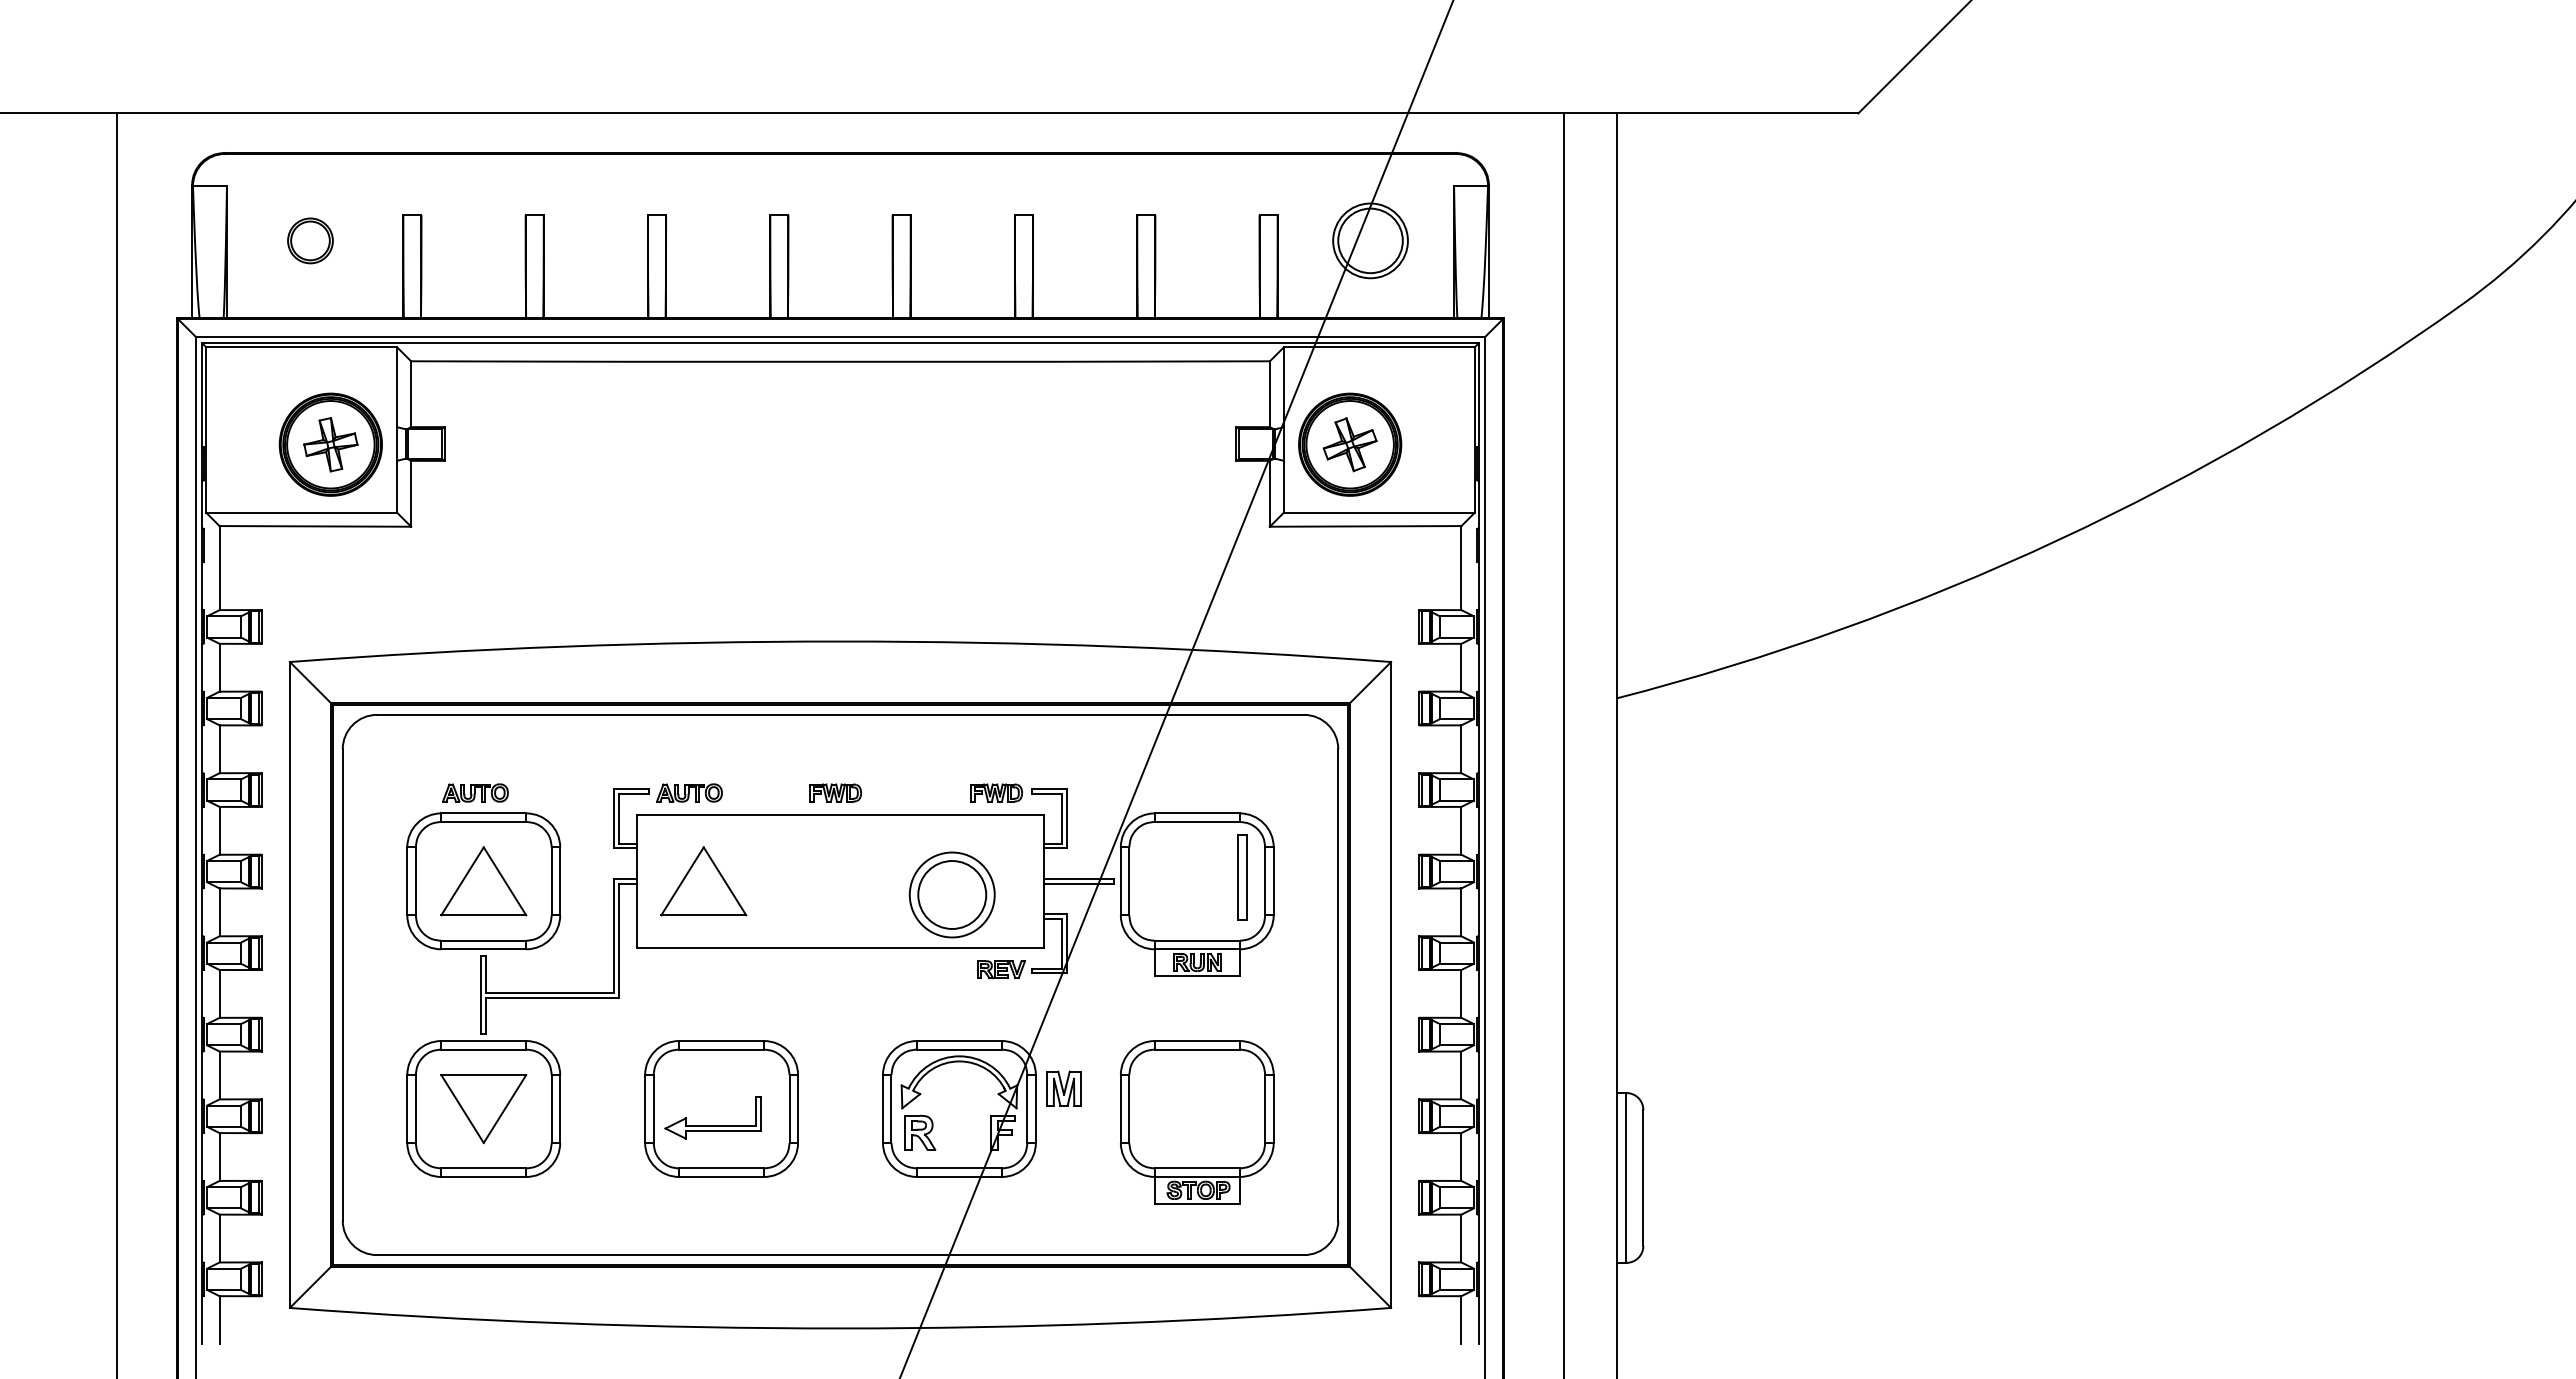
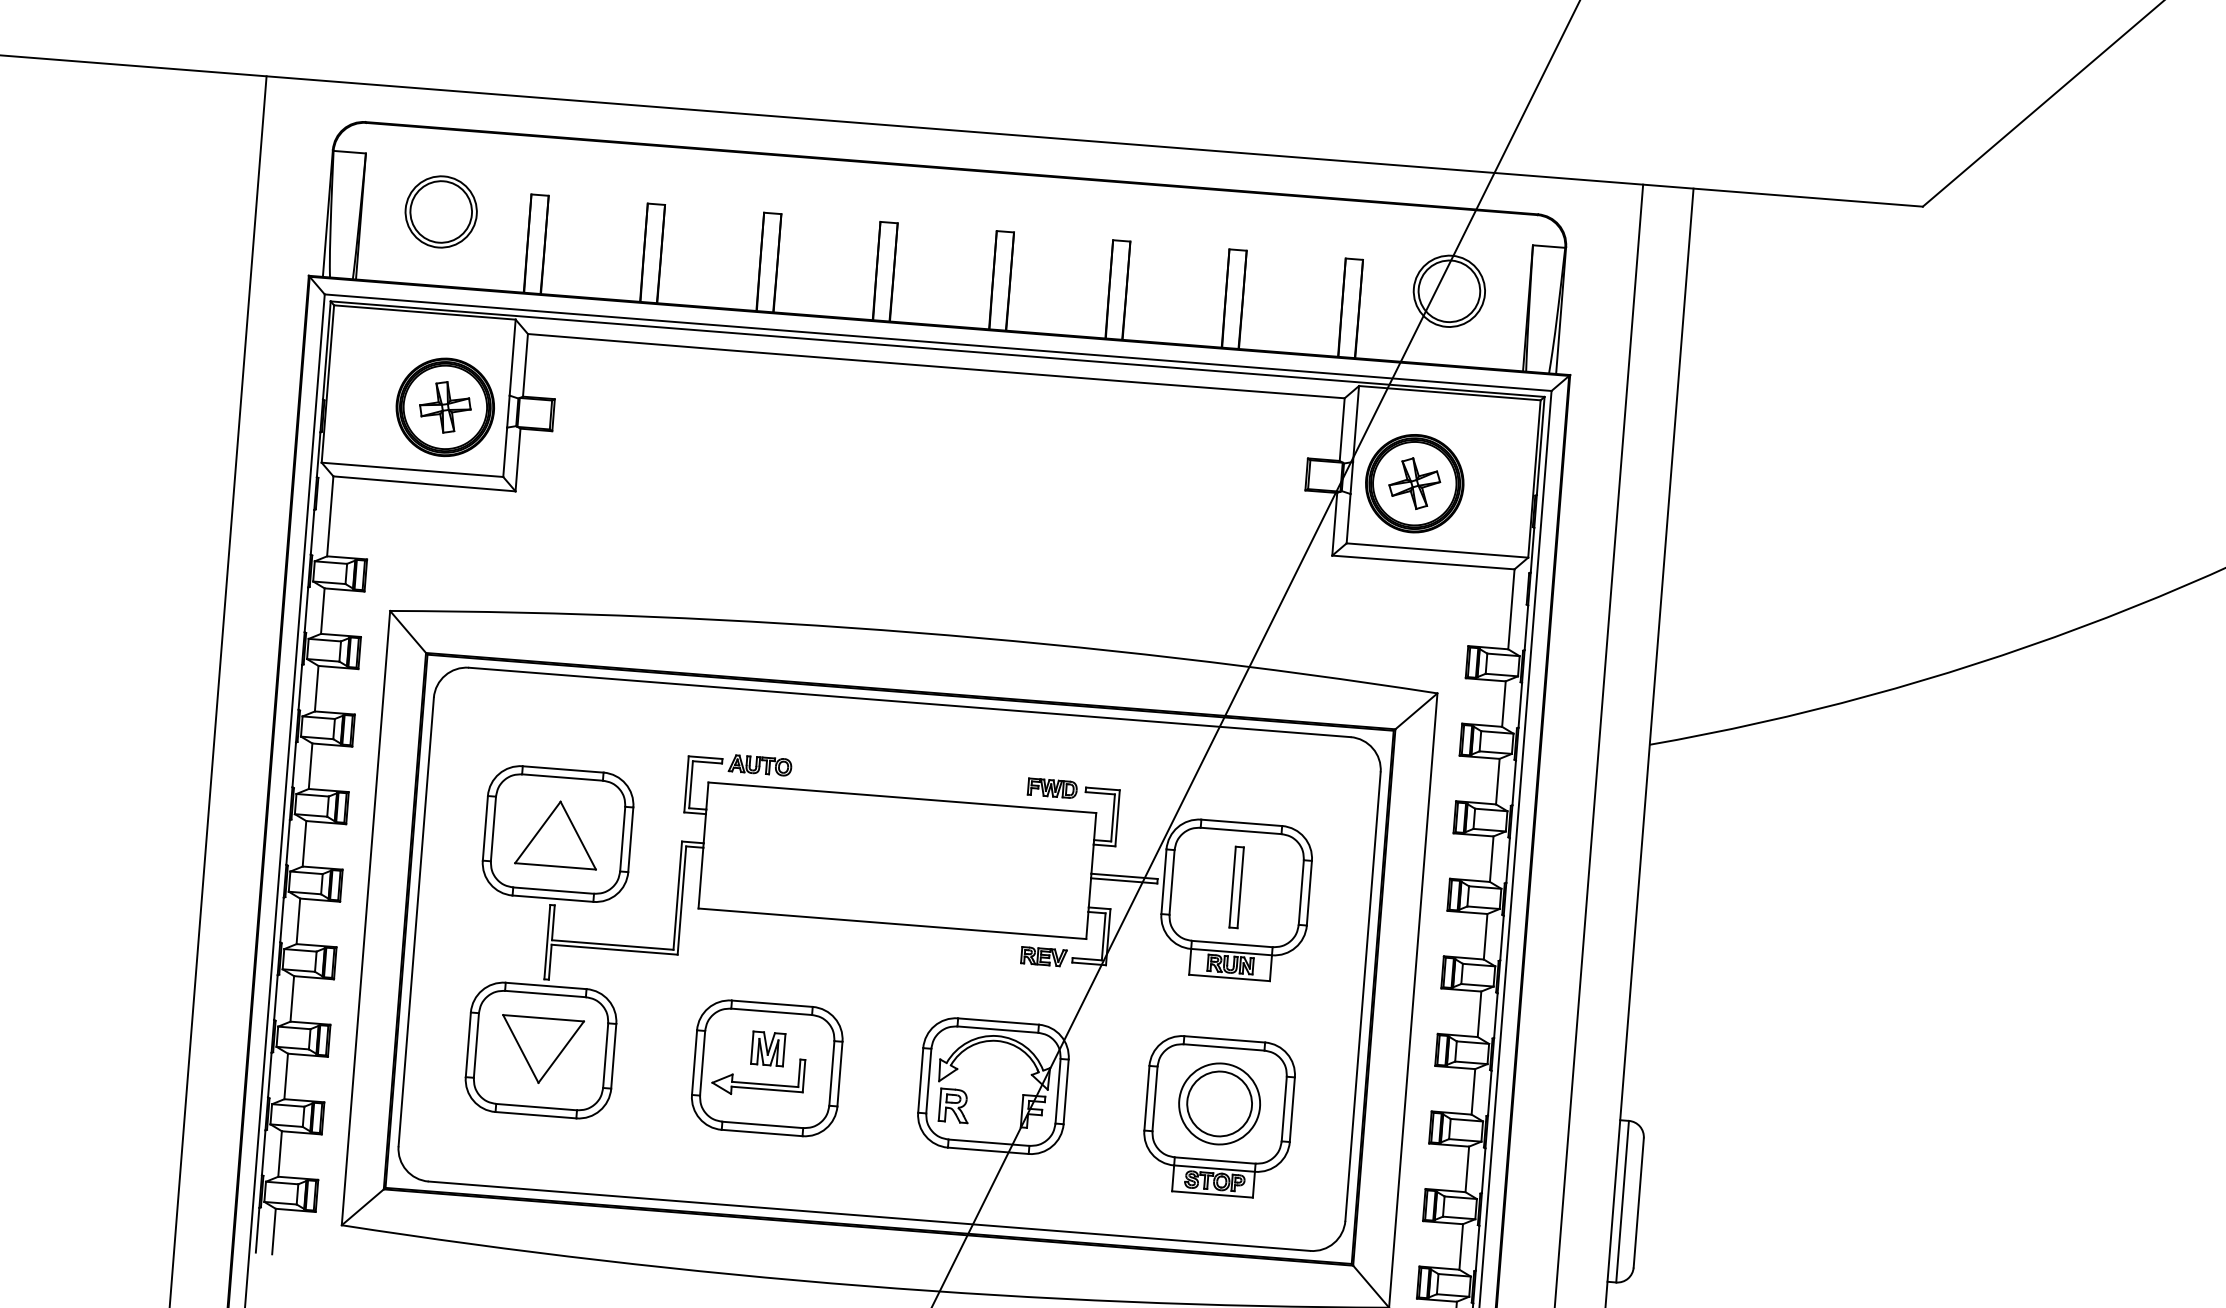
part: (310, 240) -> (441, 211), size x1.67
part: (475, 792) -> (556, 748), removed
part: (835, 792) -> (899, 775), removed
part: (1242, 877) -> (1236, 887), moved
part: (703, 881) -> (767, 850), removed
part: (951, 894) -> (1218, 1103), moved
part: (1063, 1088) -> (767, 1048), moved

